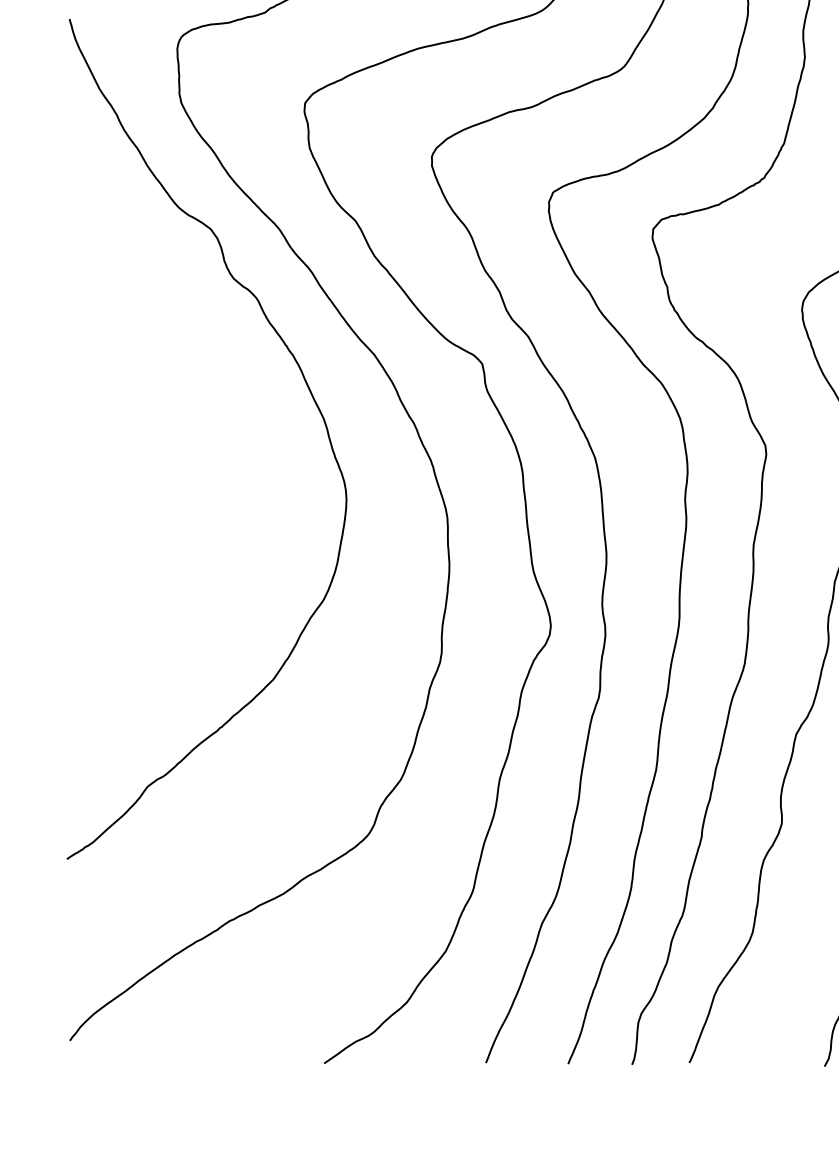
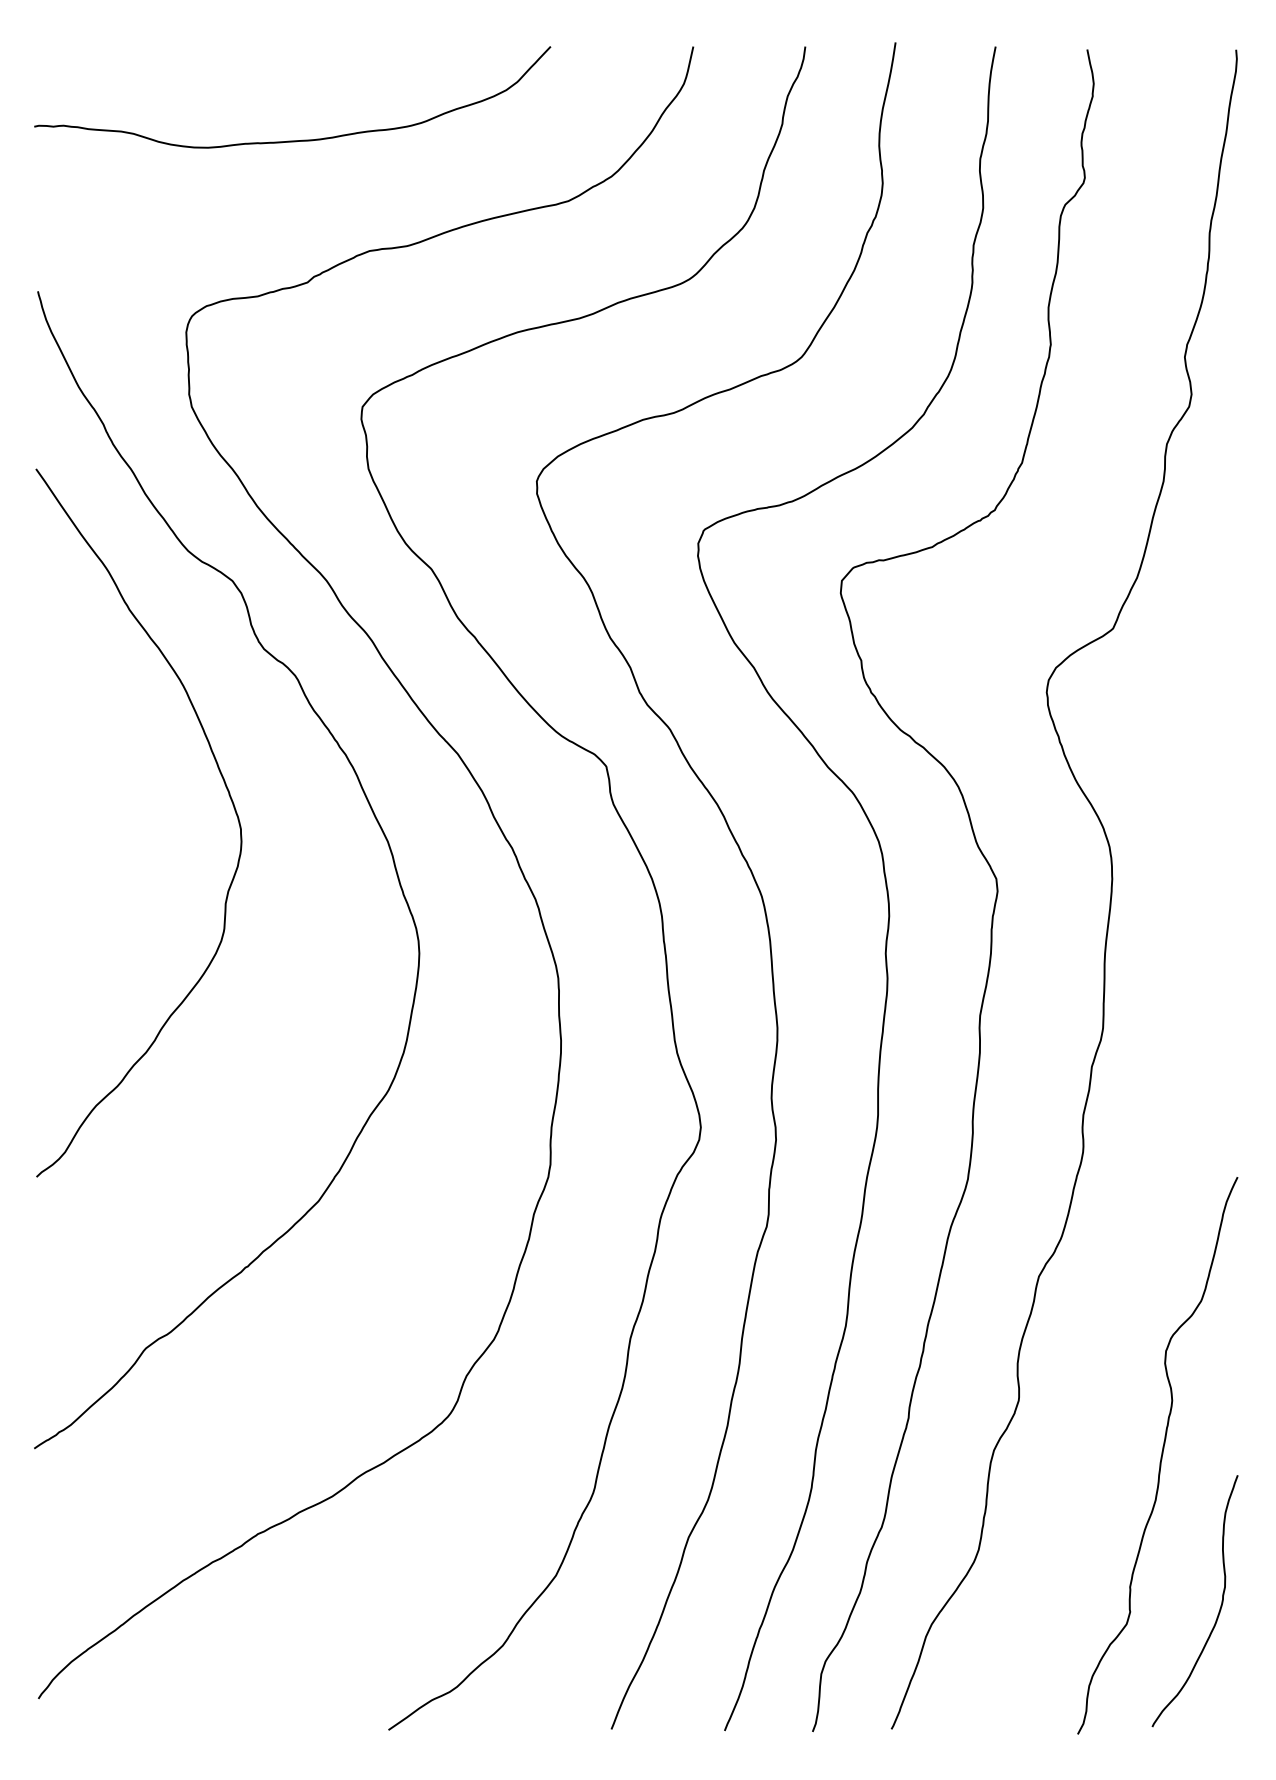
curve: (205, 379) -> (225, 787), added

